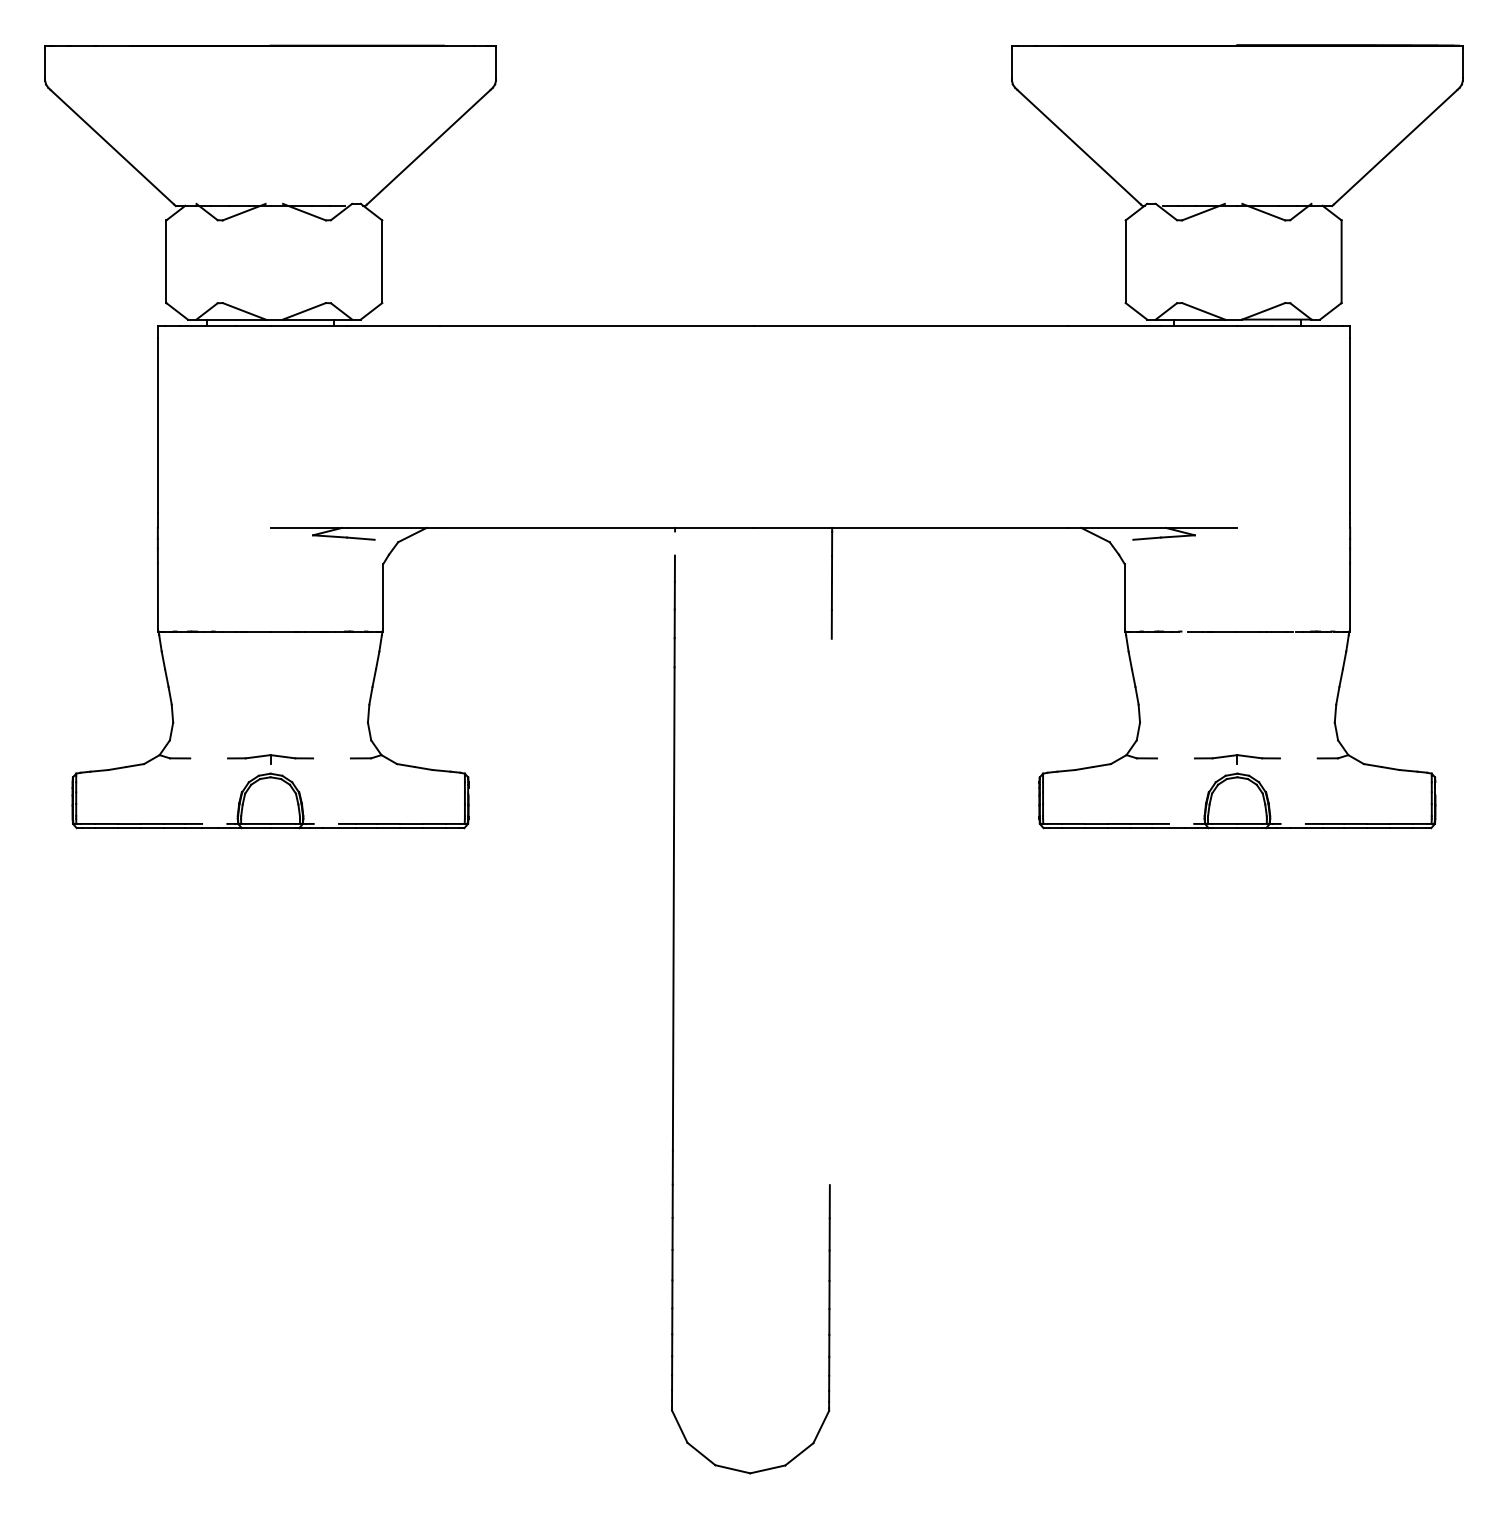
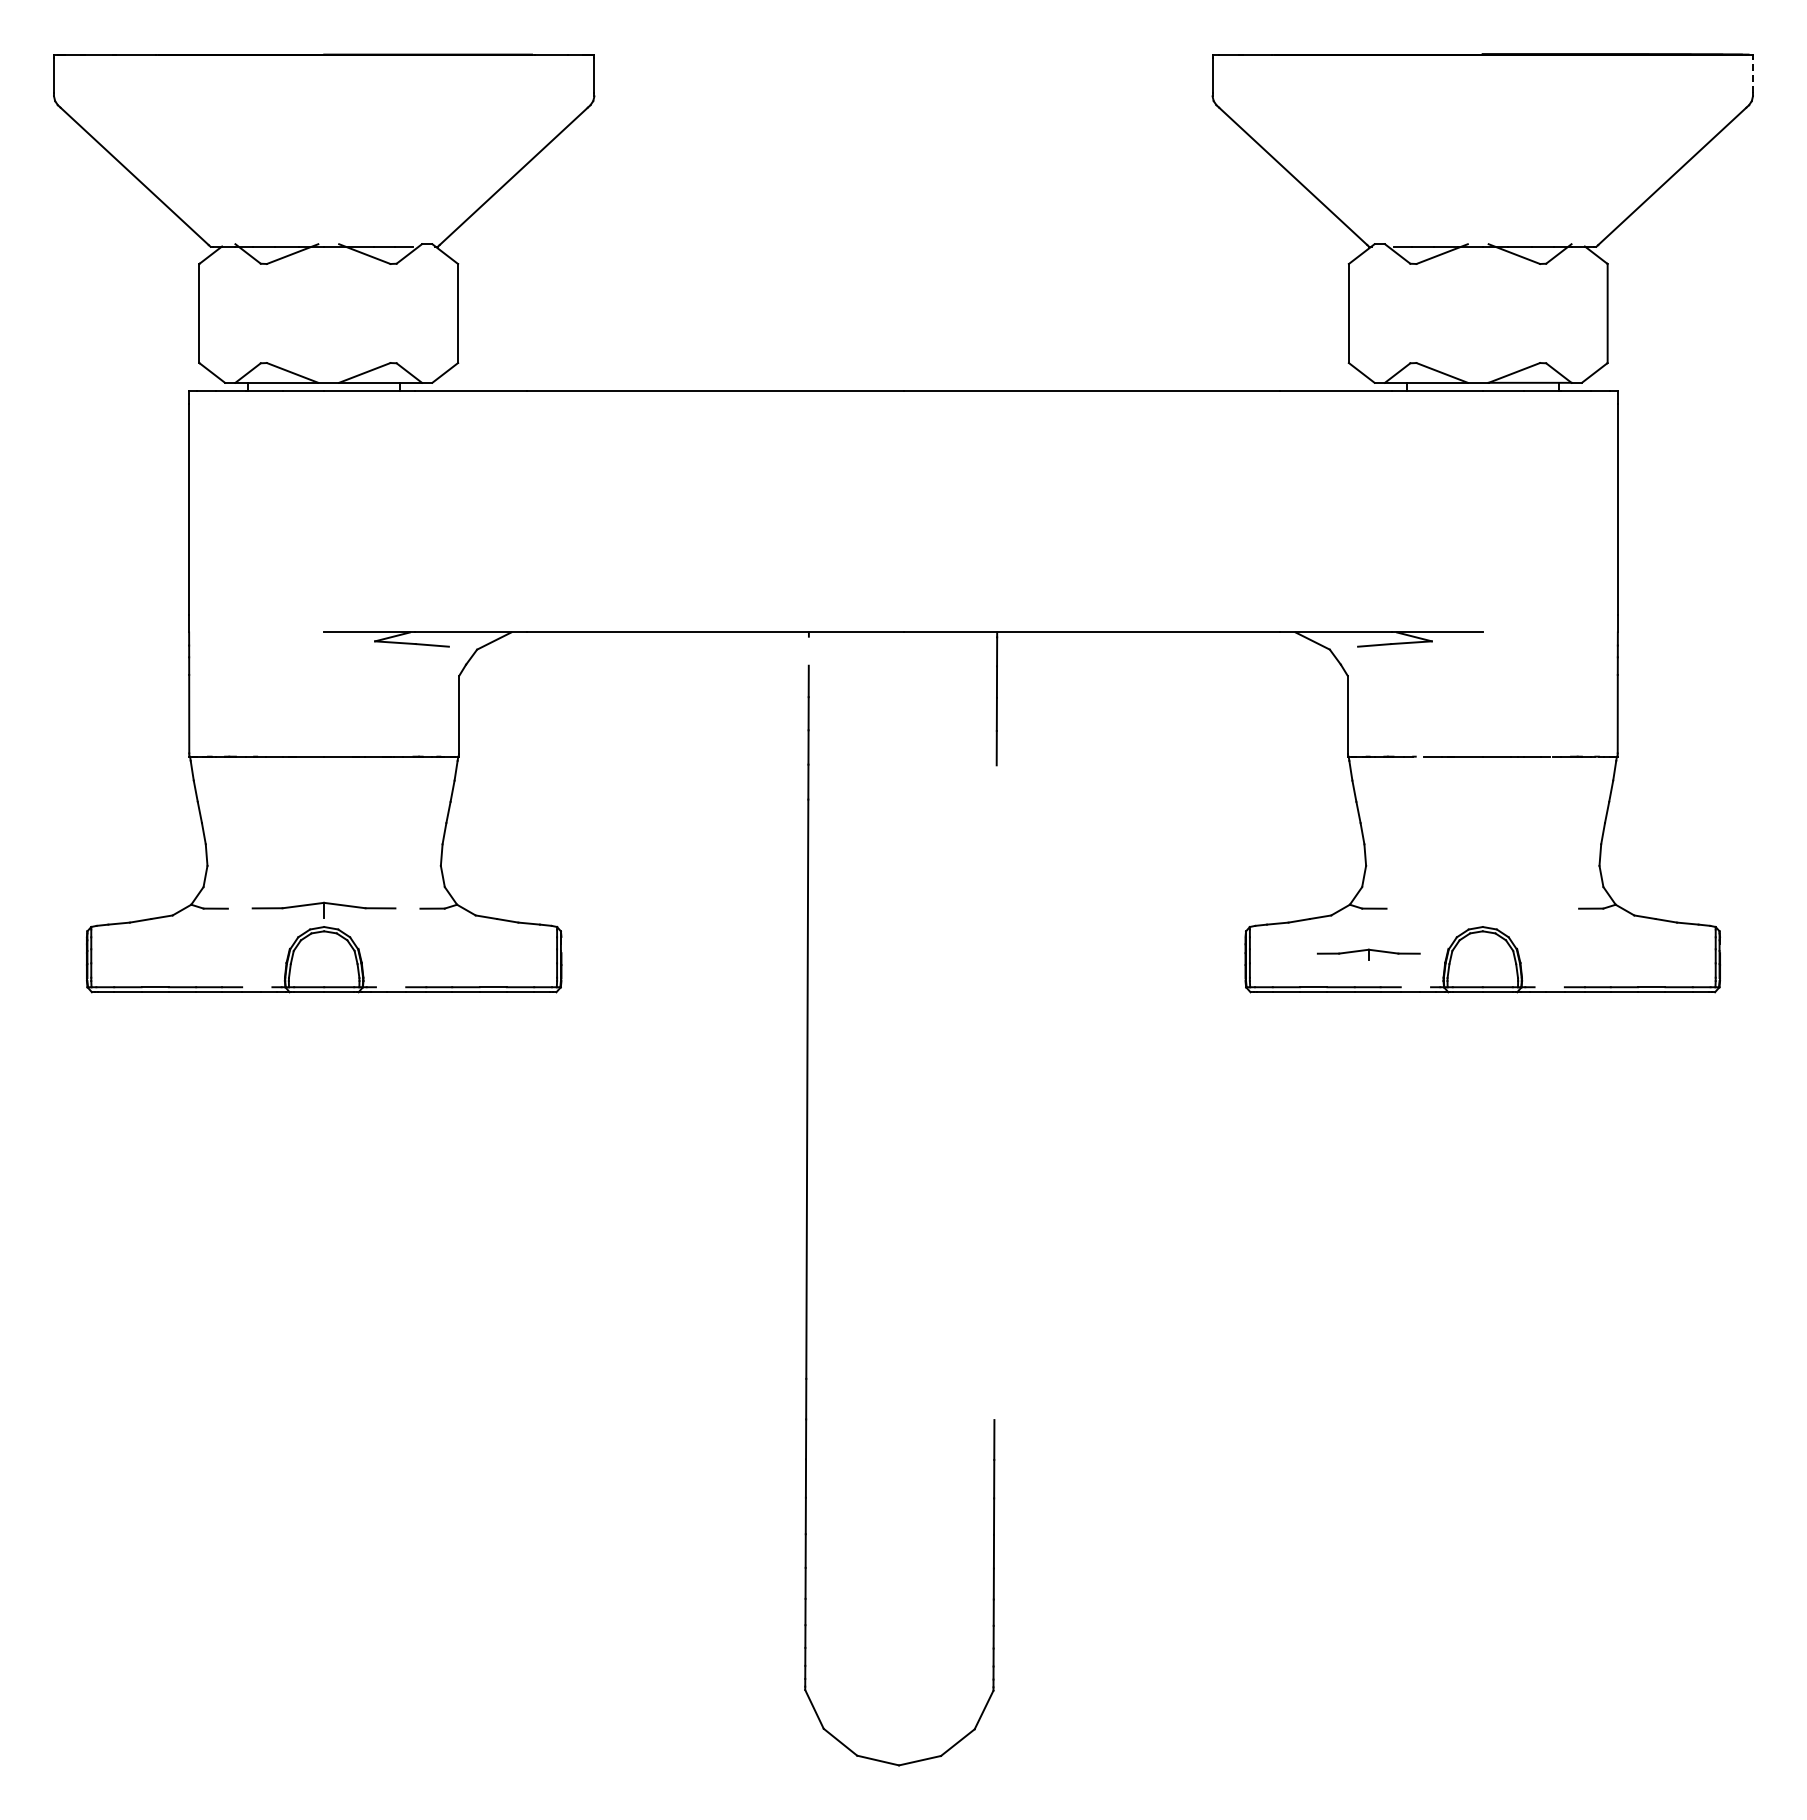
line: (1462, 63) -> (1752, 75), solid -> dashed
part: (270, 759) -> (324, 909), size x1.4
part: (1237, 759) -> (1368, 954), moved

